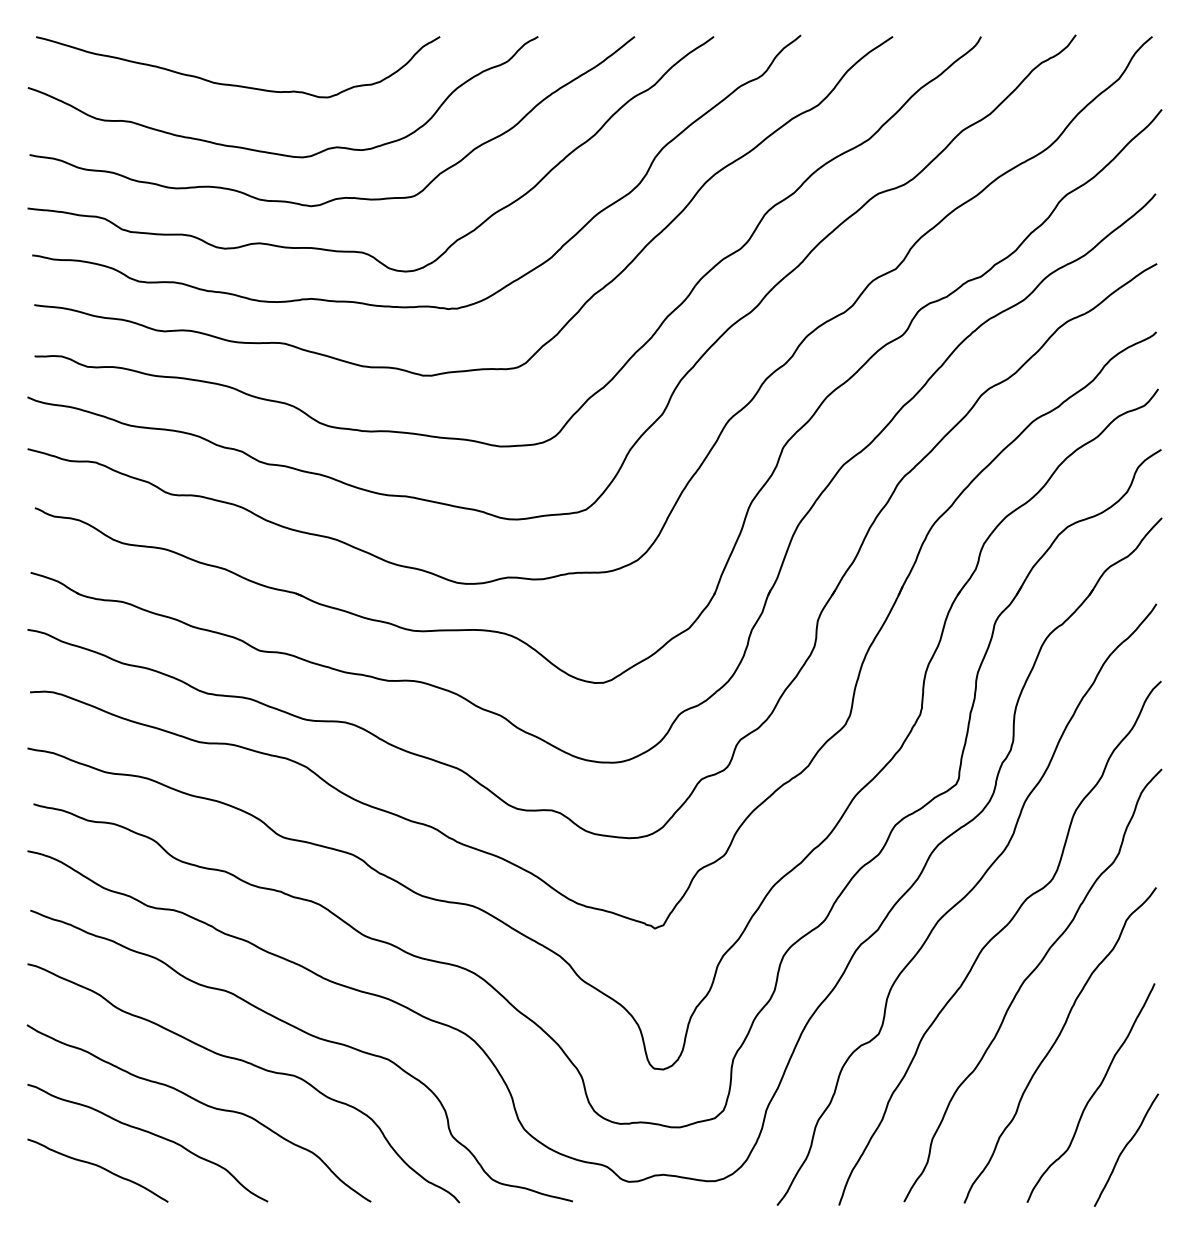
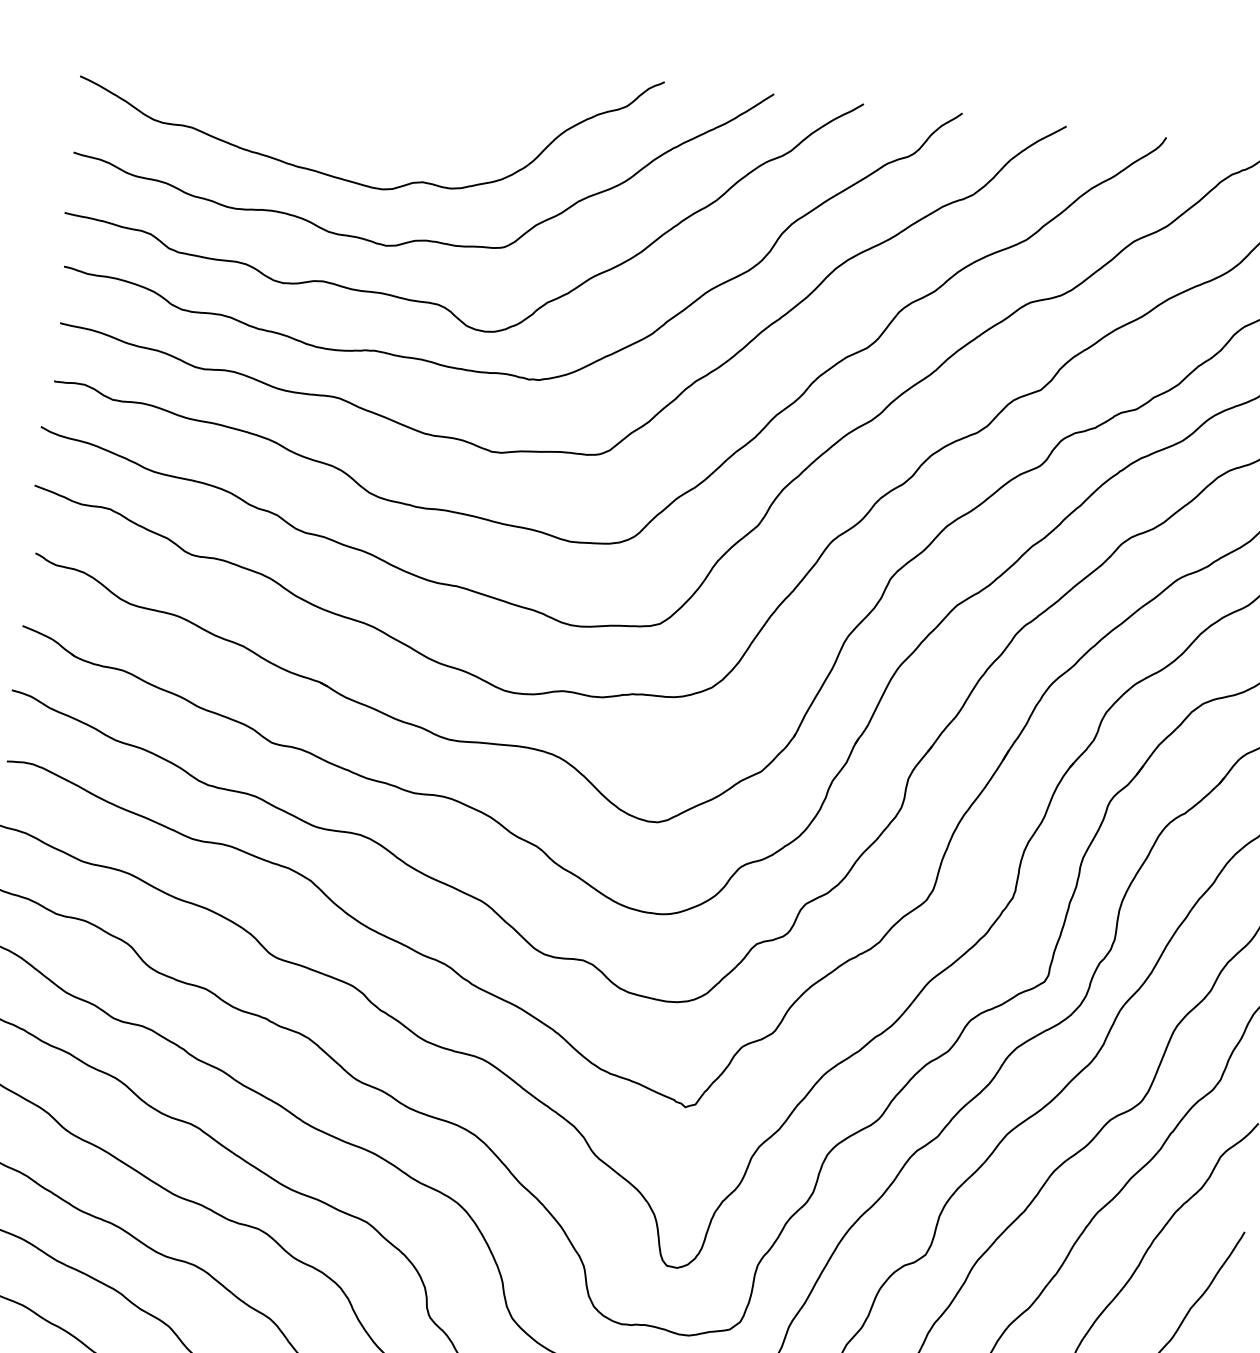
curve: (236, 84) -> (316, 98), removed

